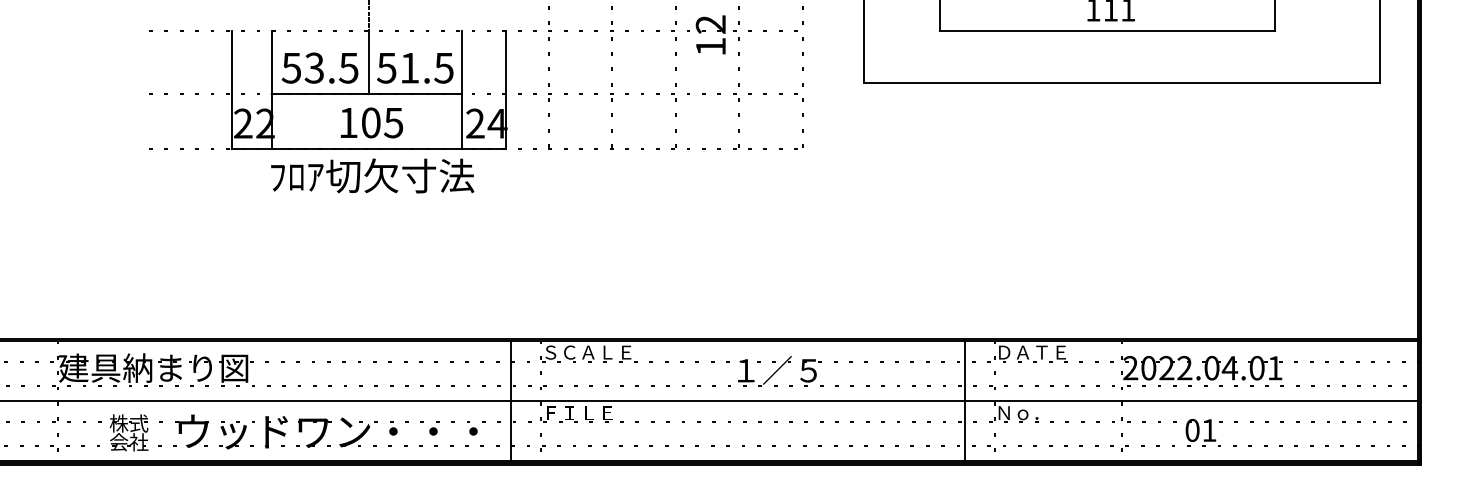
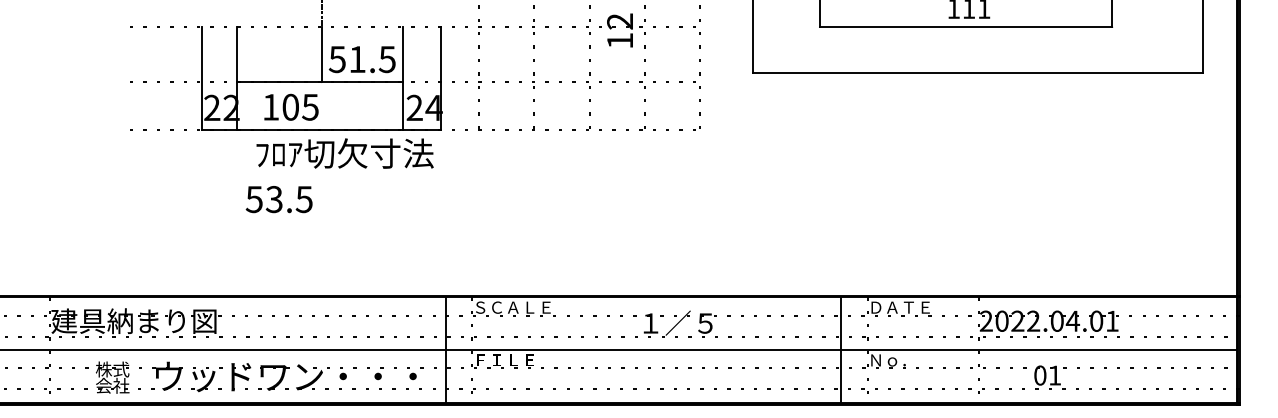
text: (319, 68) -> (278, 199), moved
text: (371, 121) -> (291, 106), moved
text: (371, 175) -> (344, 153), moved

